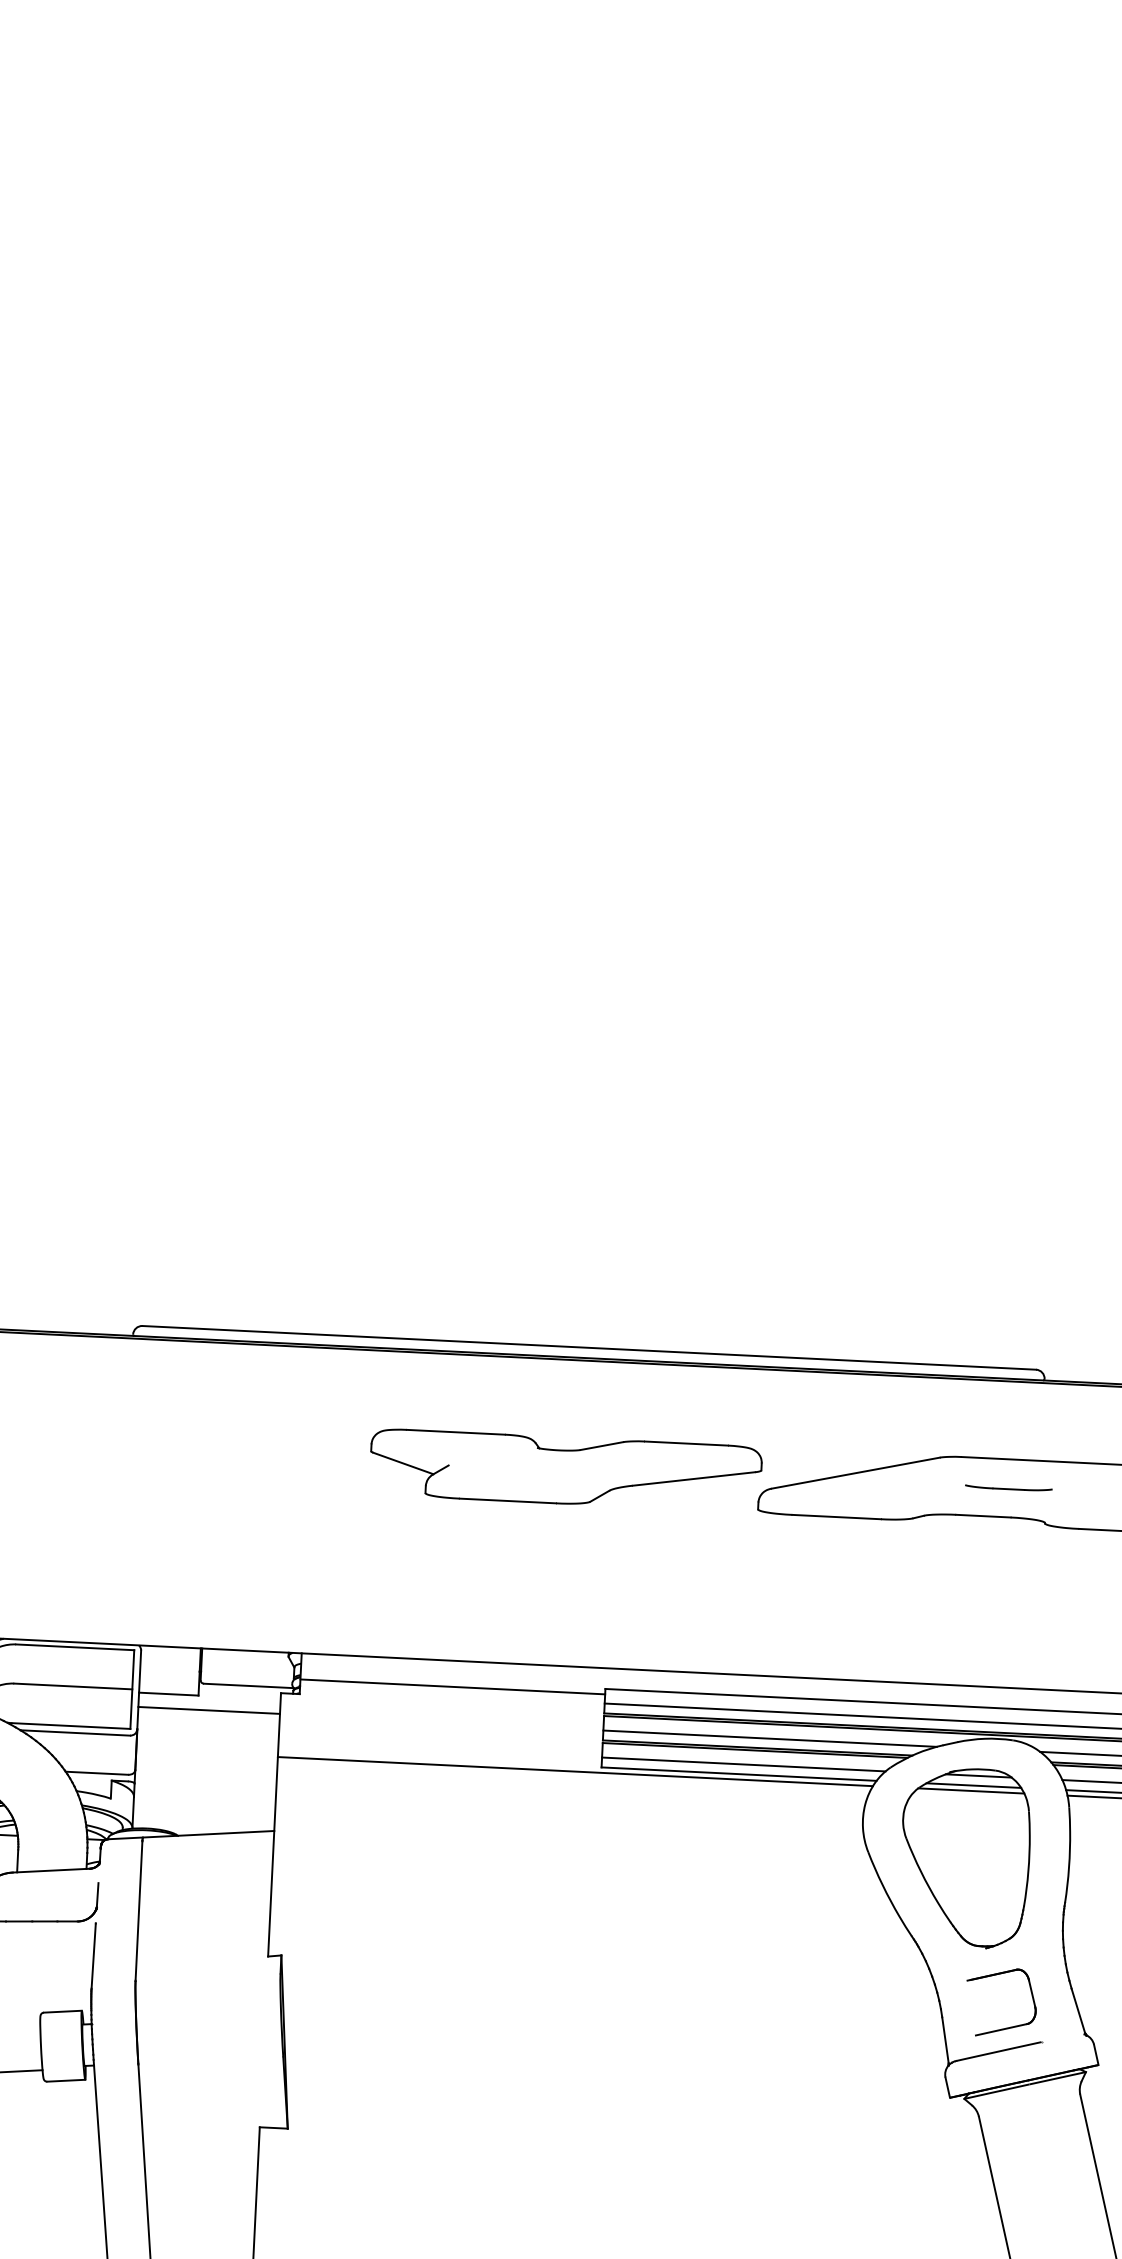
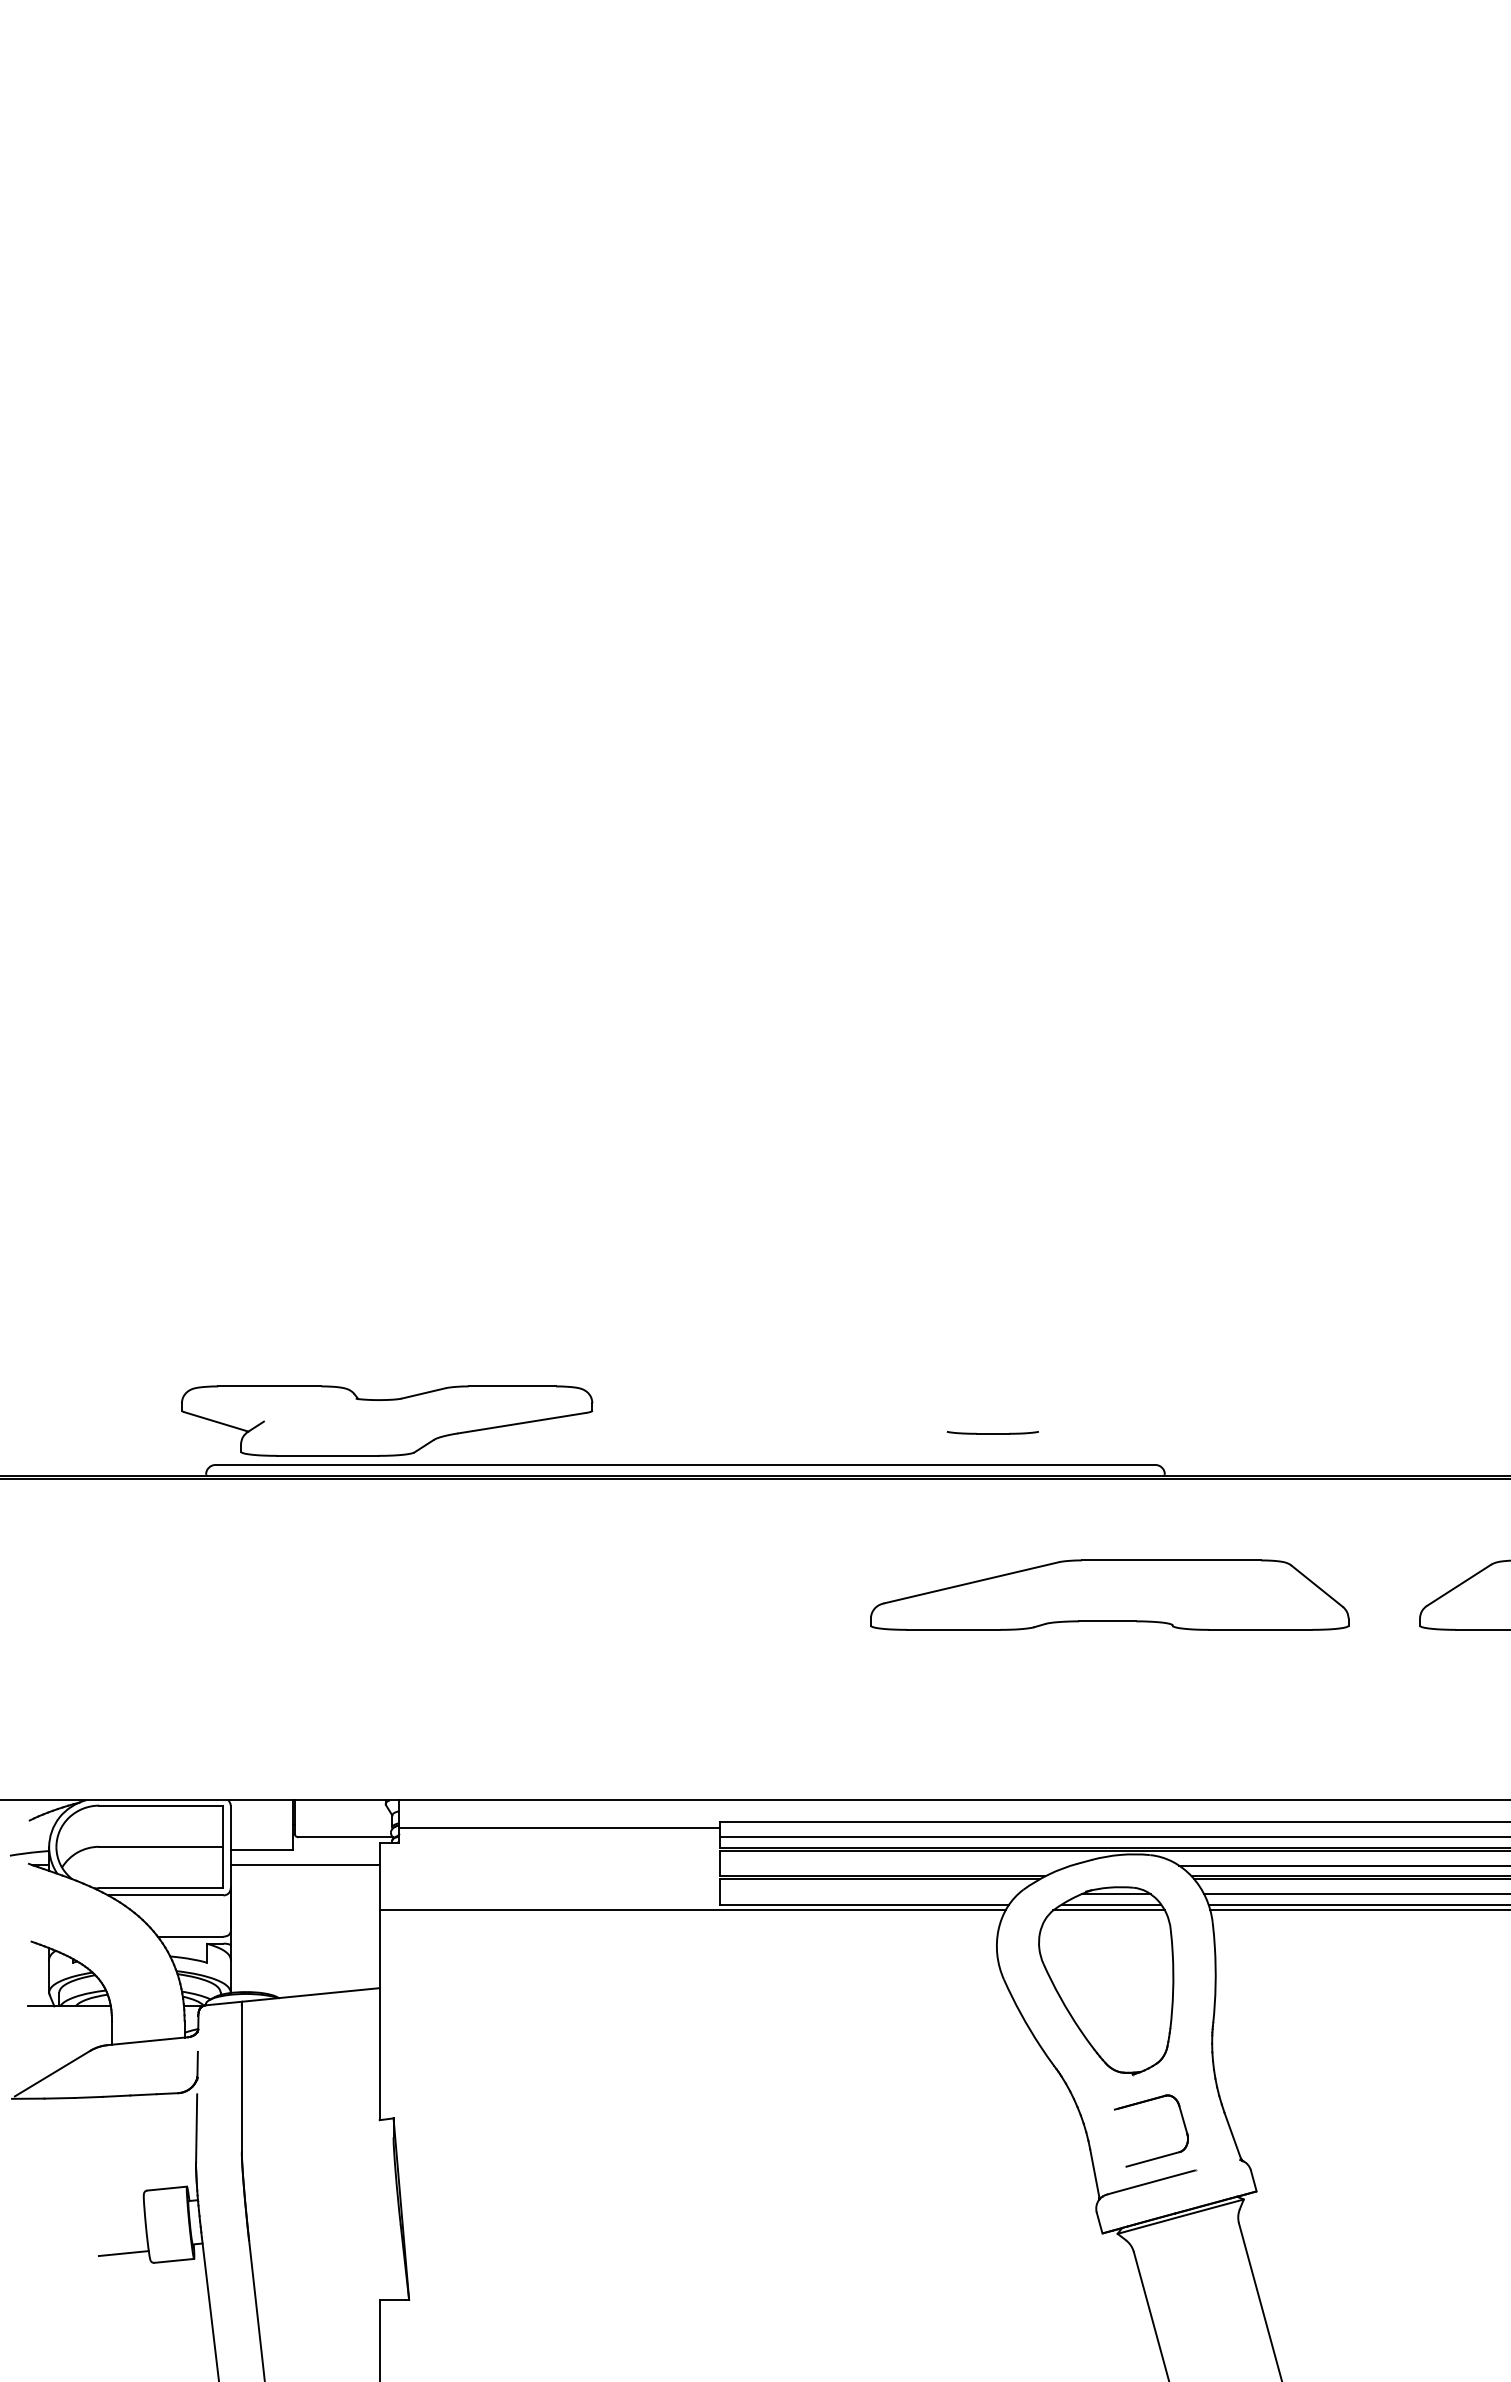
part: (566, 1470) -> (387, 1420), moved
line: (1008, 1488) -> (992, 1433), moved
line: (769, 1738) -> (894, 1865), removed
line: (743, 1764) -> (868, 1894), removed

